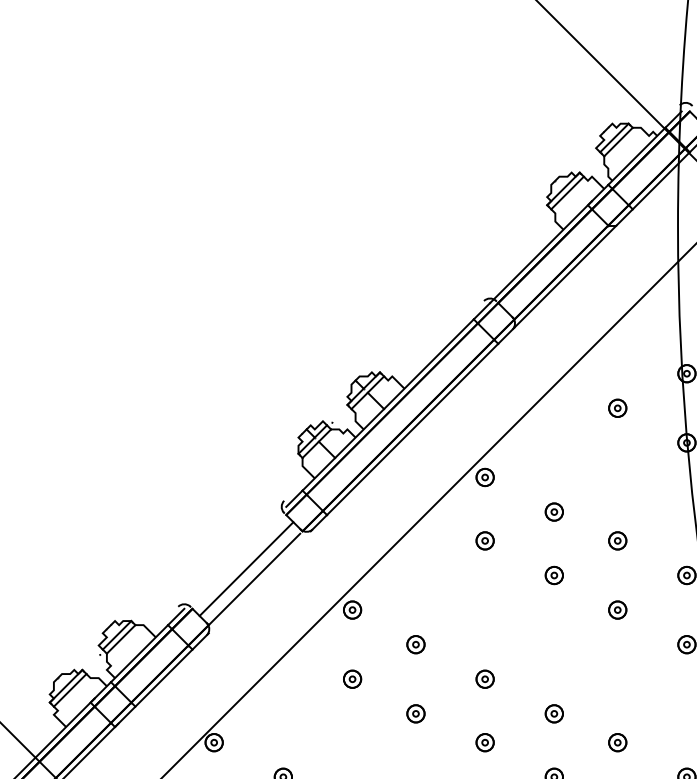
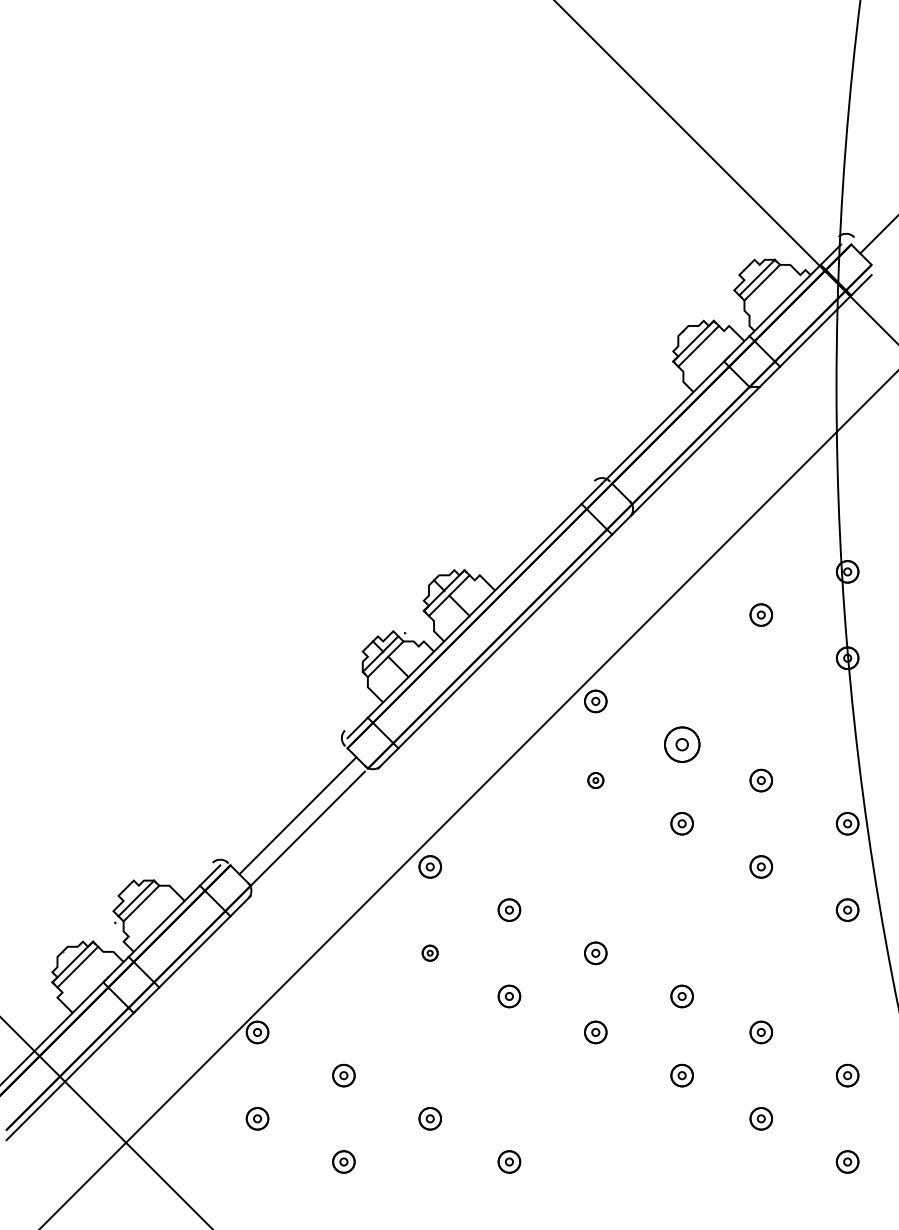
part: (553, 511) -> (681, 744), size x1.6
part: (484, 540) -> (595, 780), size x0.7
part: (351, 678) -> (429, 952), size x0.7

